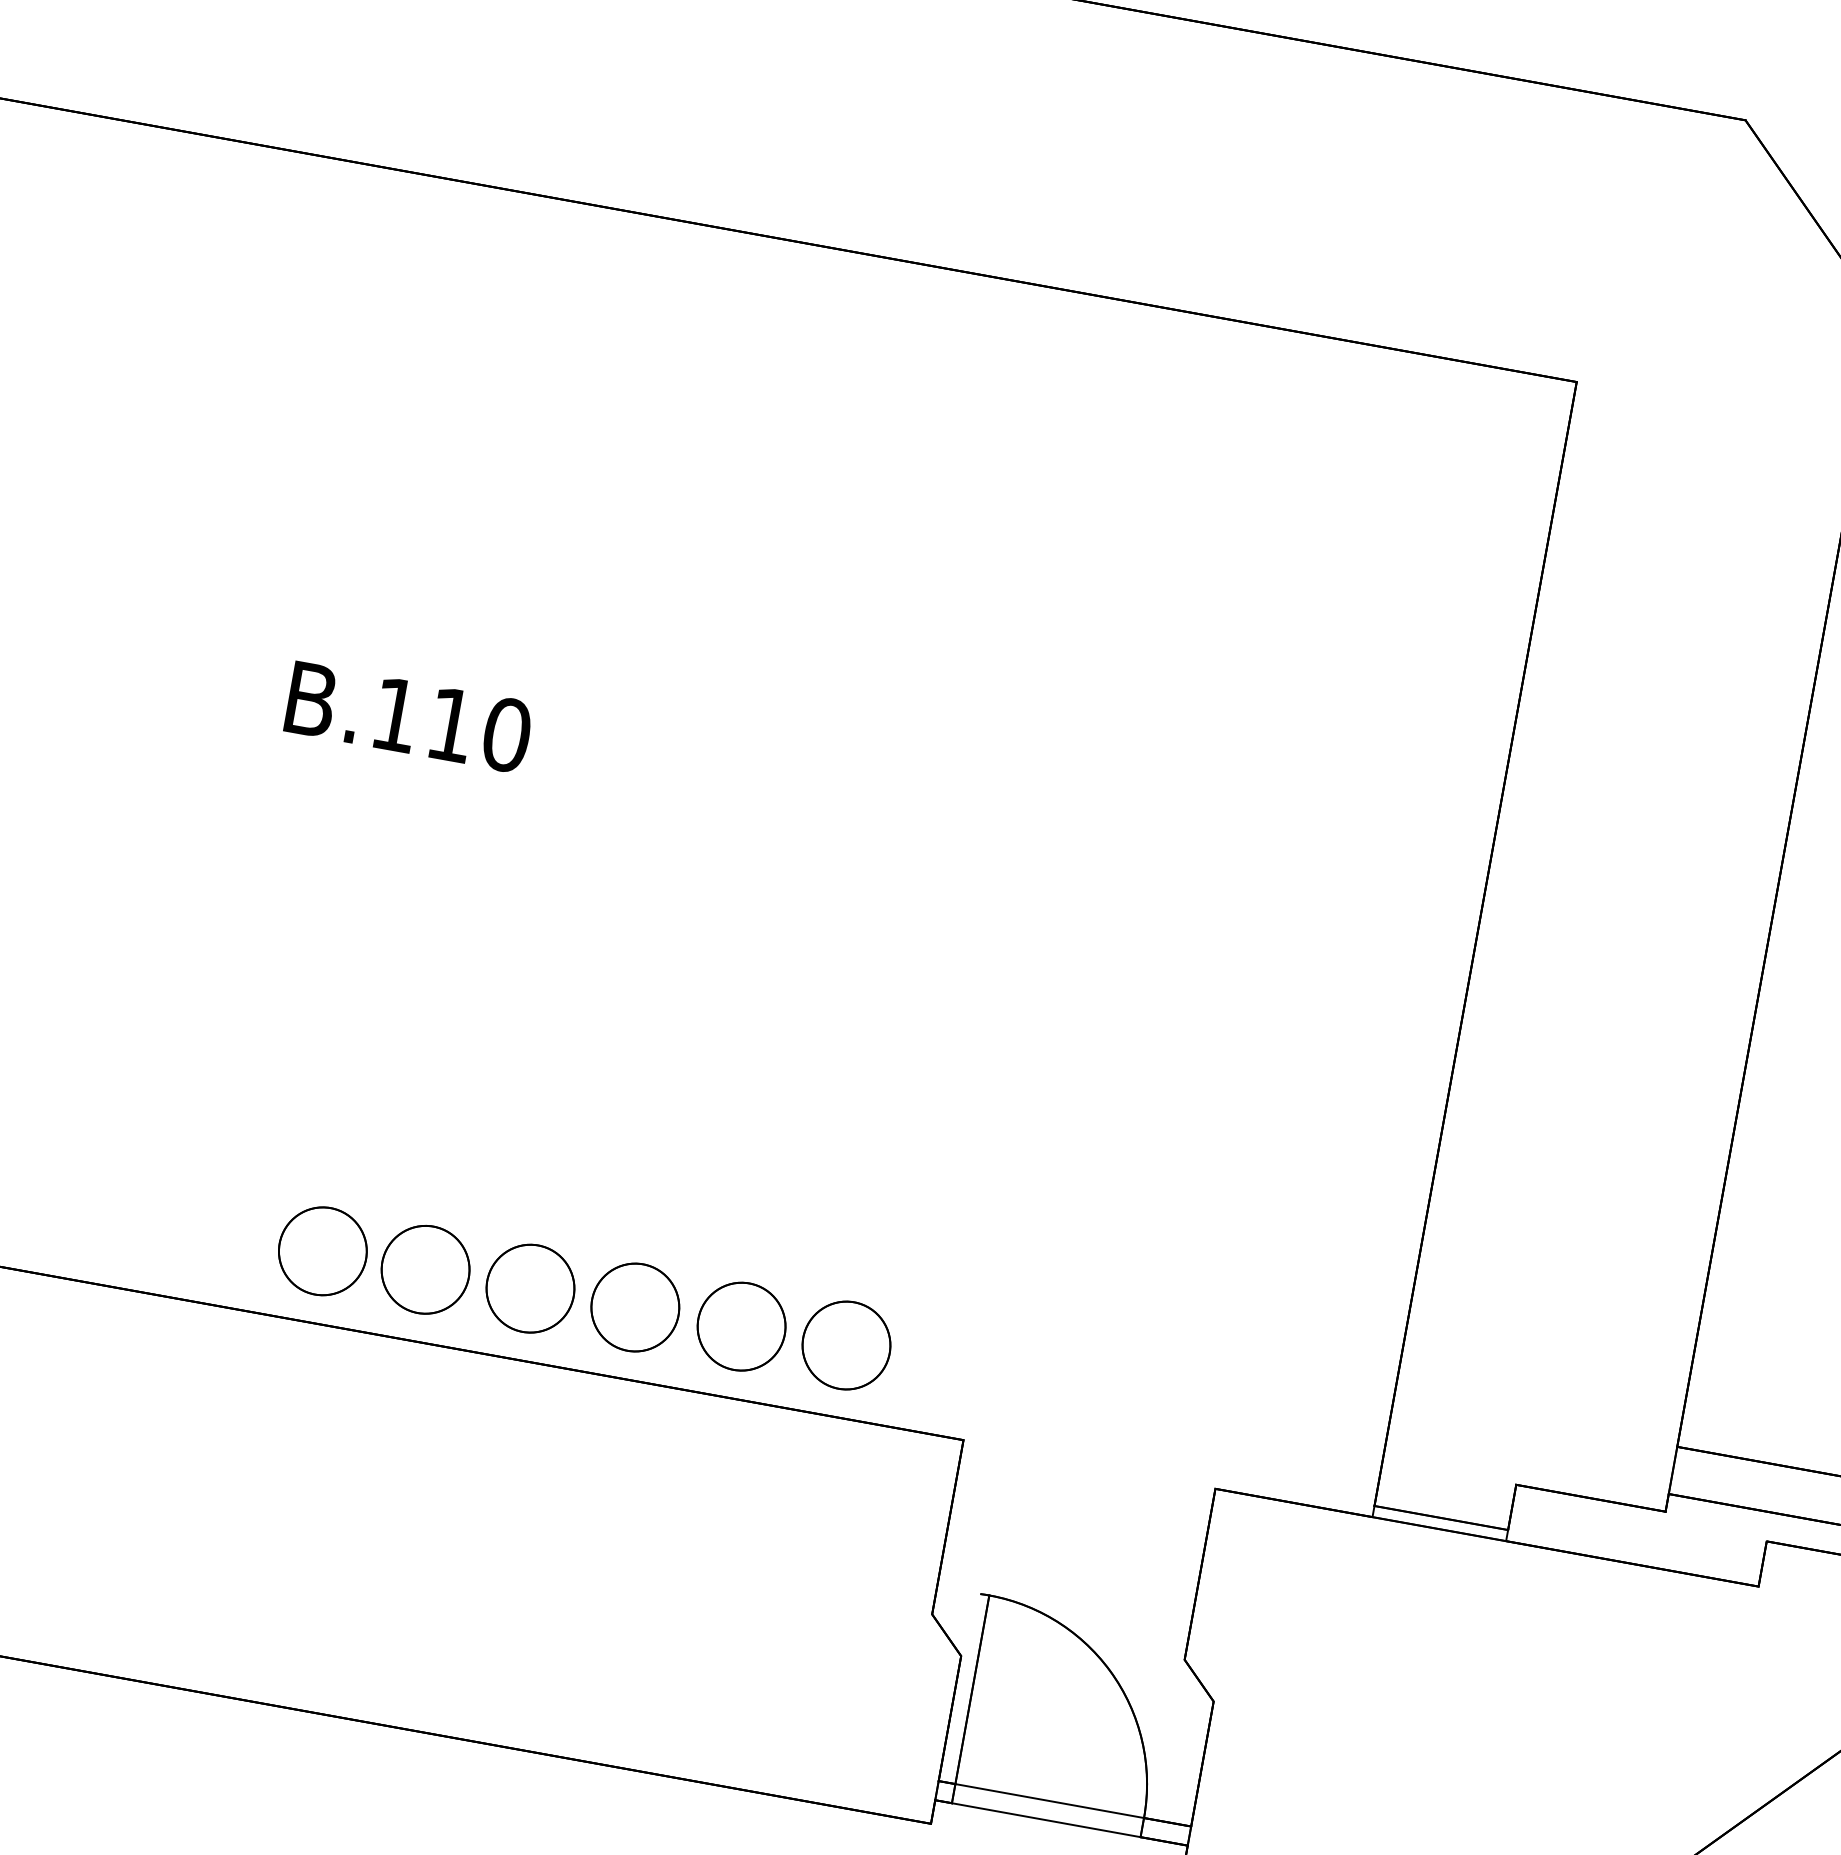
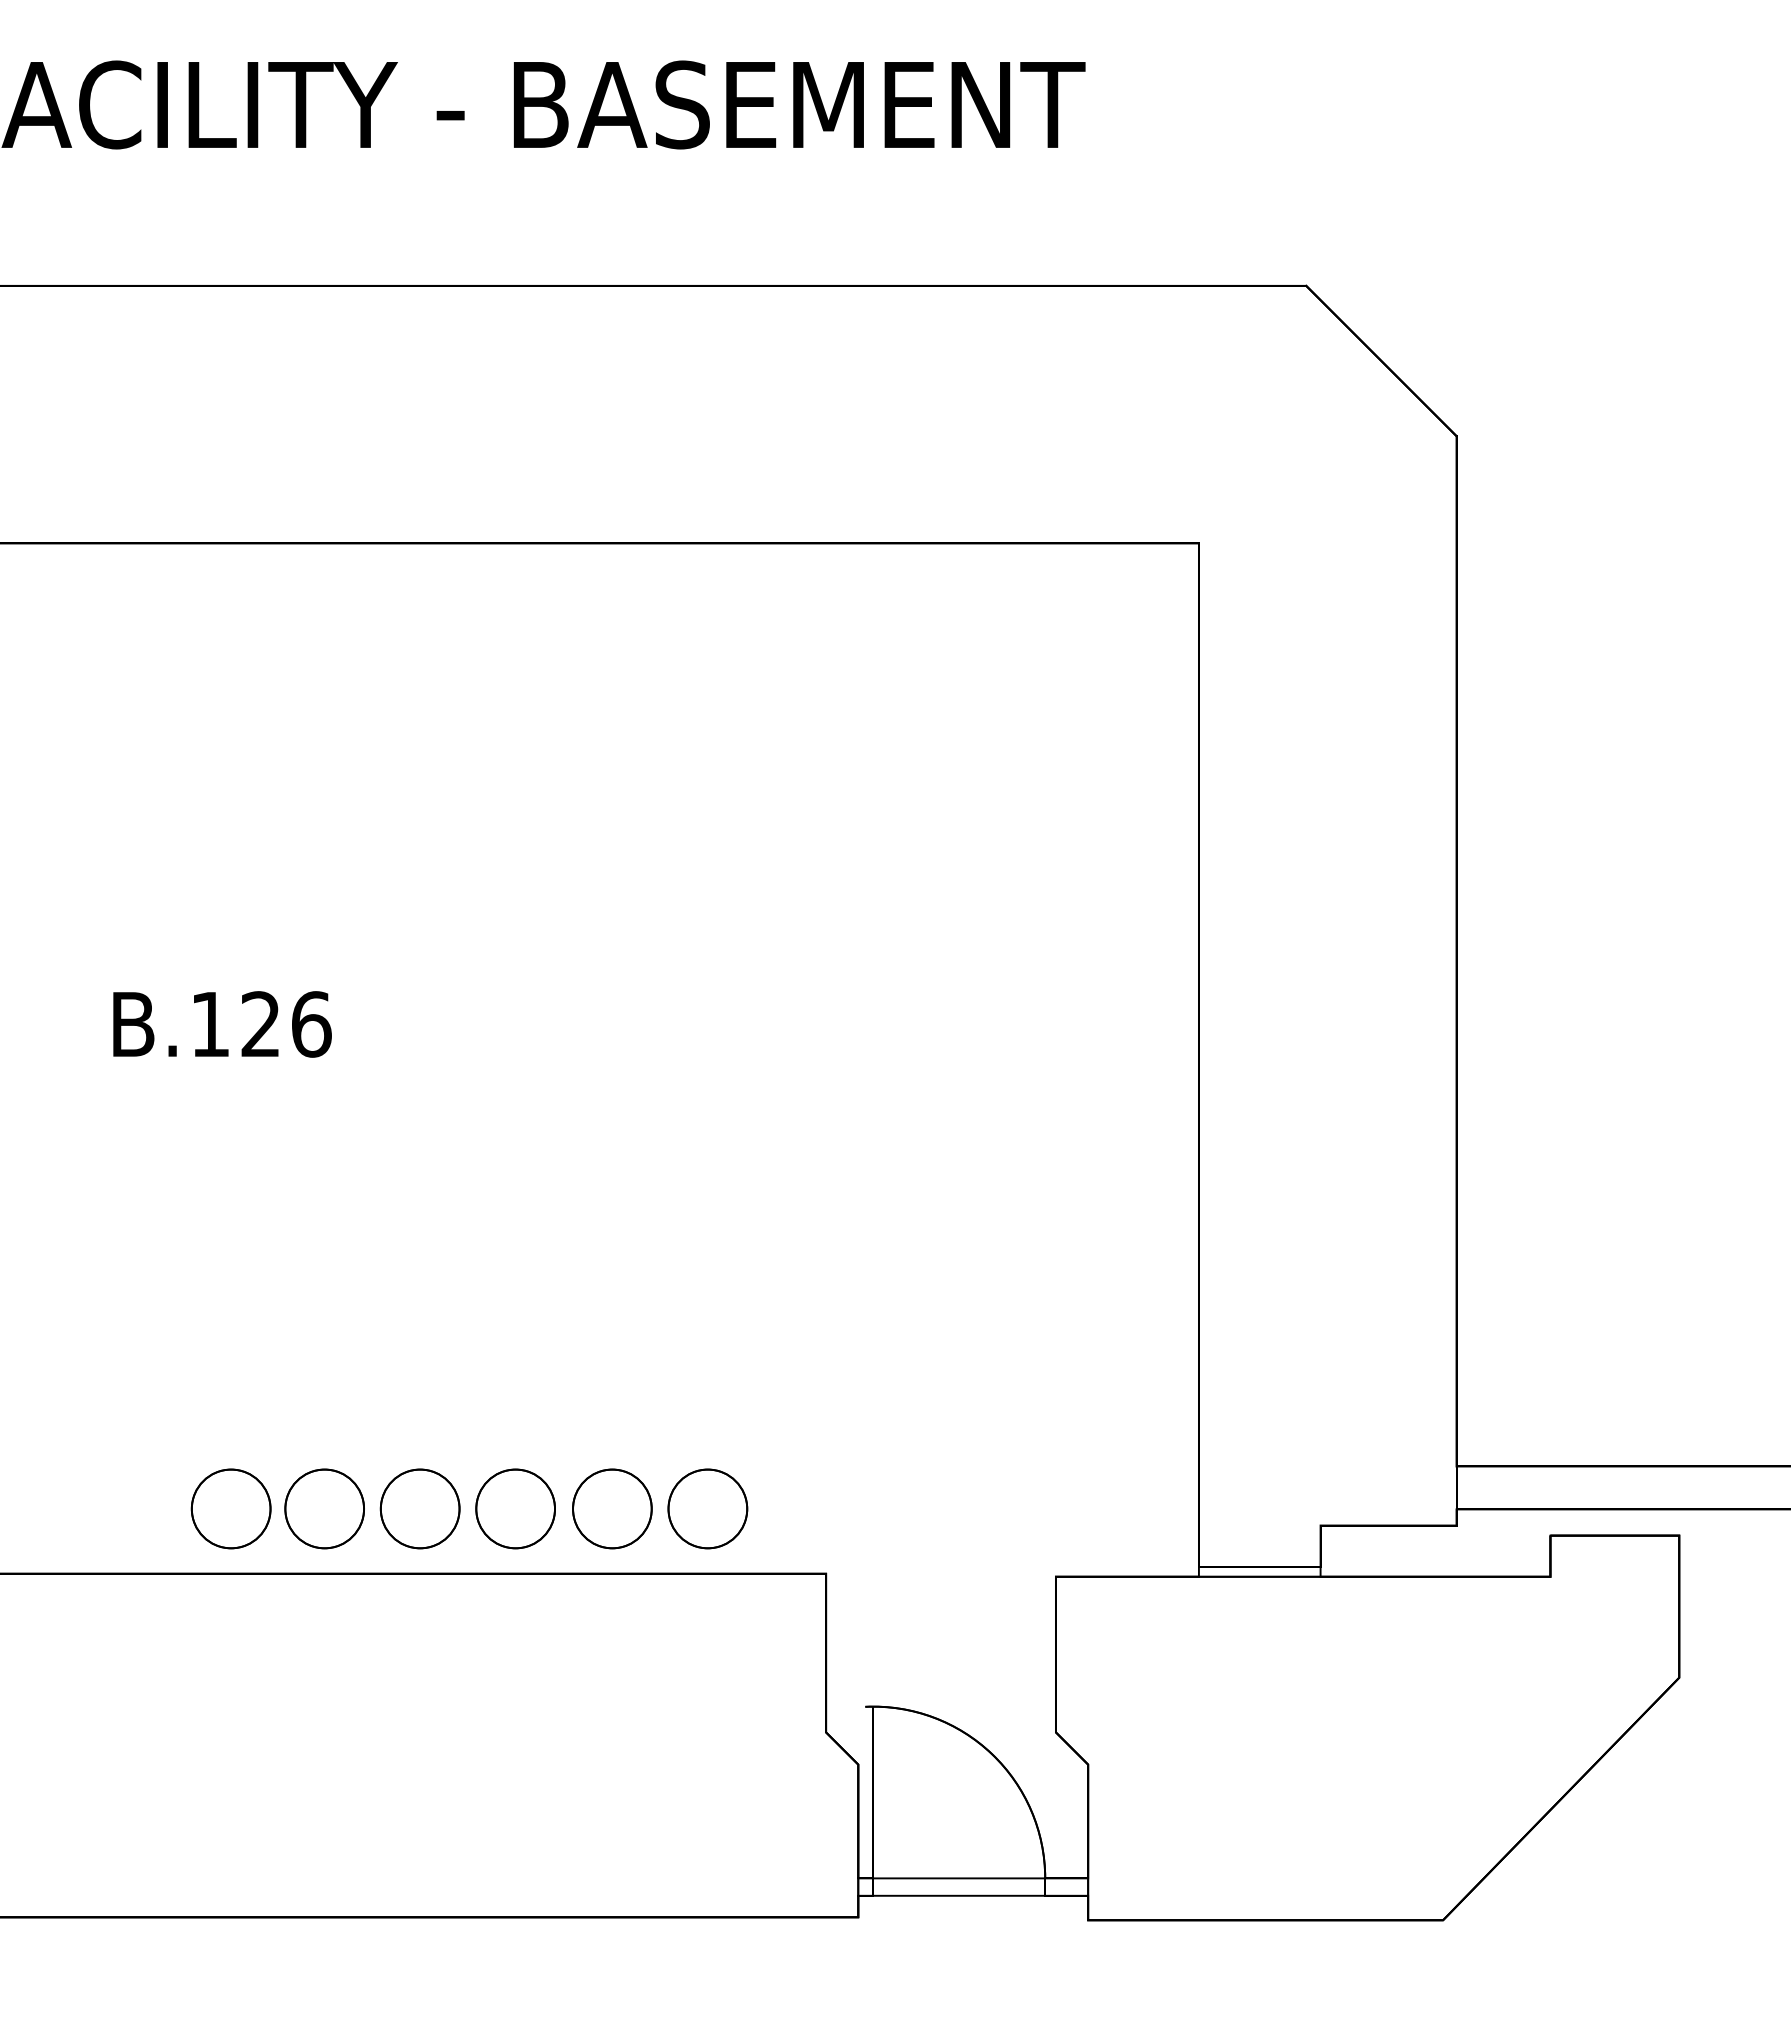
text: (479, 730) -> (286, 1024), B.110 -> B.126

